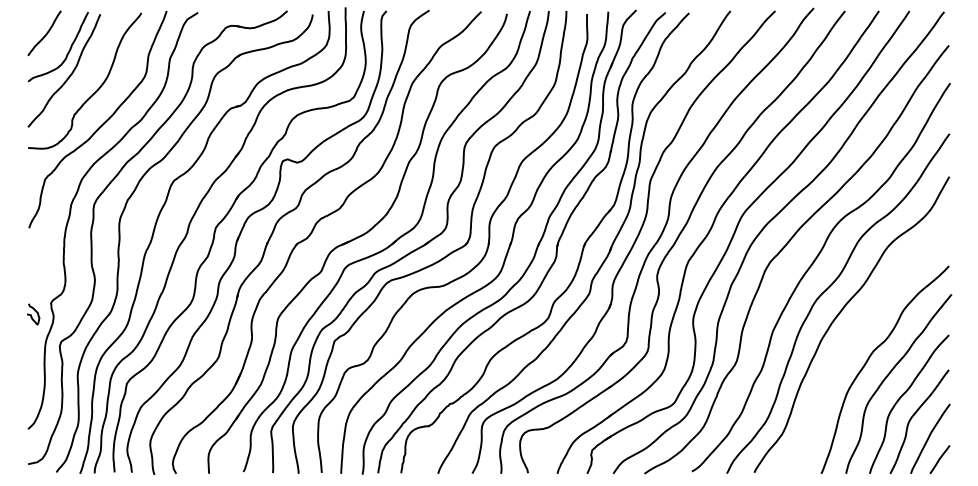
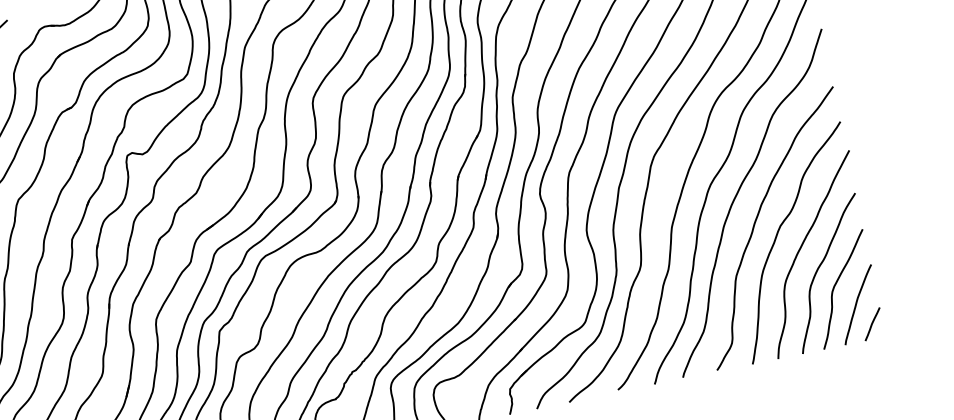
curve: (852, 342) -> (756, 221), added

